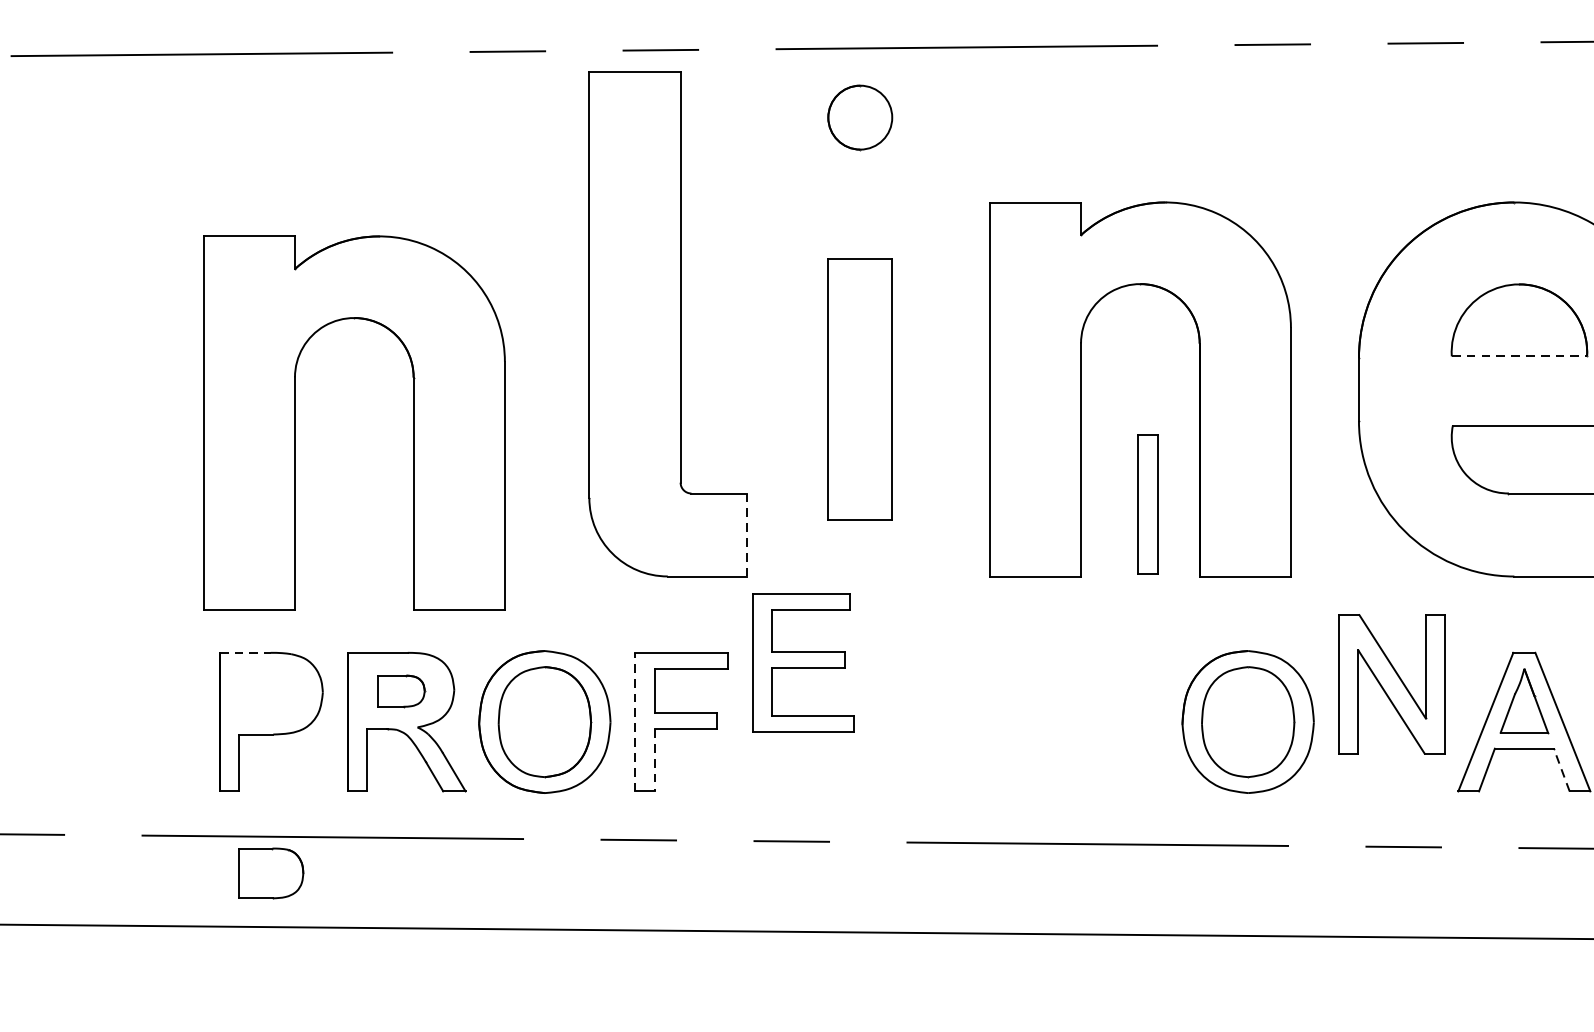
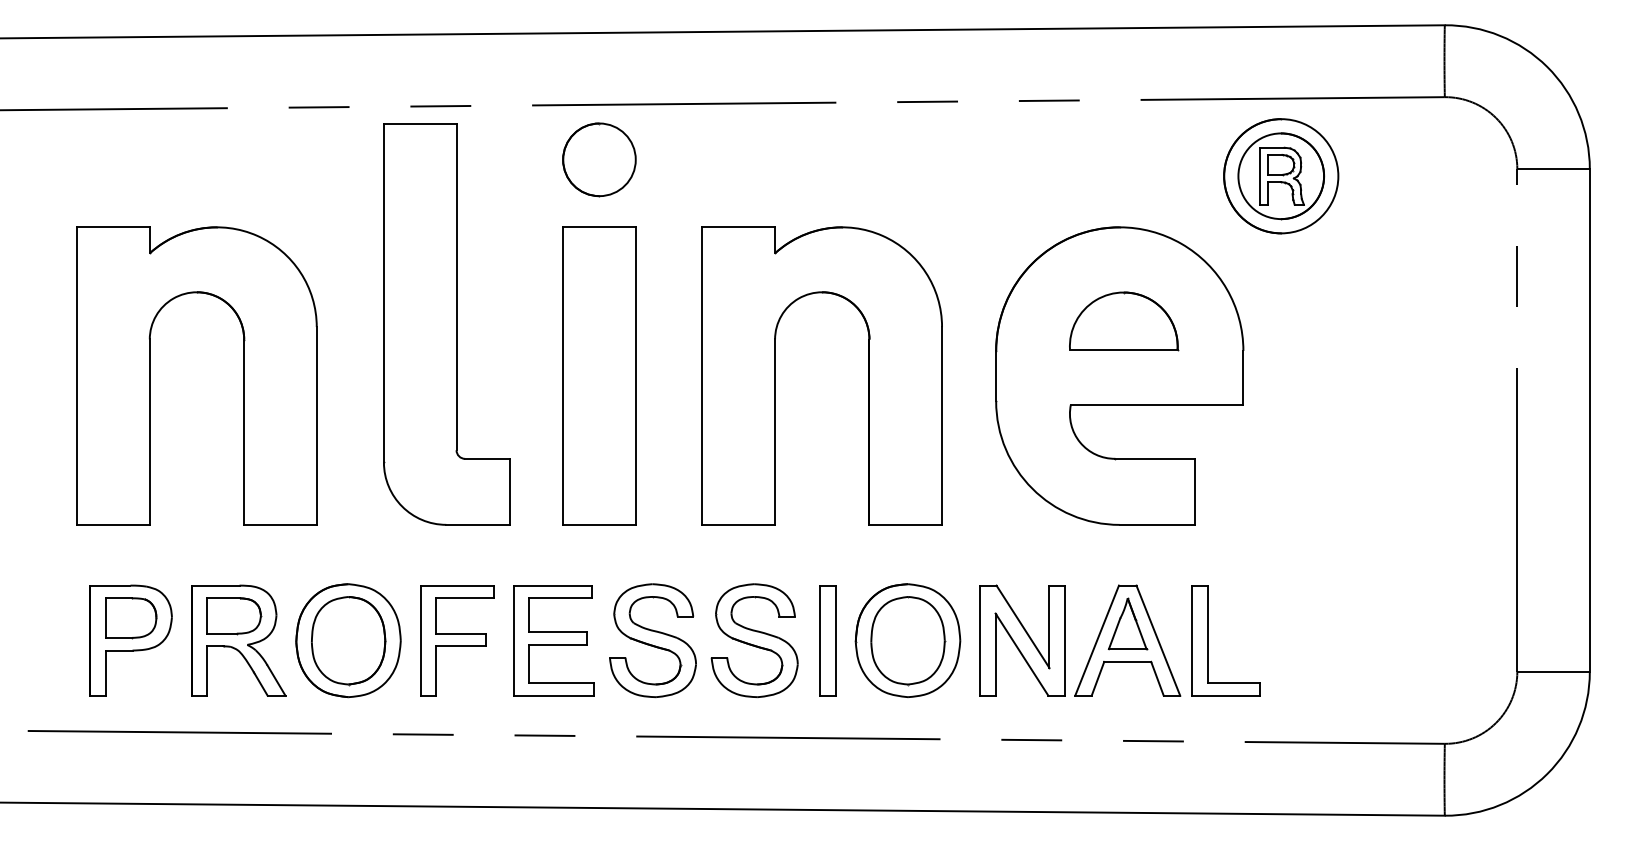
part: (860, 117) -> (599, 159), size x1.43
line: (1519, 356) -> (1123, 349), dashed -> solid
part: (860, 388) -> (599, 375), size x1.43
part: (295, 422) -> (150, 375), moved
part: (1146, 504) -> (827, 640), moved
line: (747, 535) -> (509, 492), dashed -> solid
line: (245, 652) -> (110, 585), dashed -> solid
part: (802, 662) -> (553, 640), moved
part: (1392, 684) -> (1022, 640), moved
part: (401, 691) -> (234, 616), size x1.43
line: (635, 721) -> (420, 640), dashed -> solid
part: (926, 721) -> (652, 640), added
part: (1055, 721) -> (754, 640), added
line: (655, 760) -> (436, 671), dashed -> solid
line: (1561, 769) -> (1157, 678), dashed -> solid
part: (271, 873) -> (131, 618), moved

